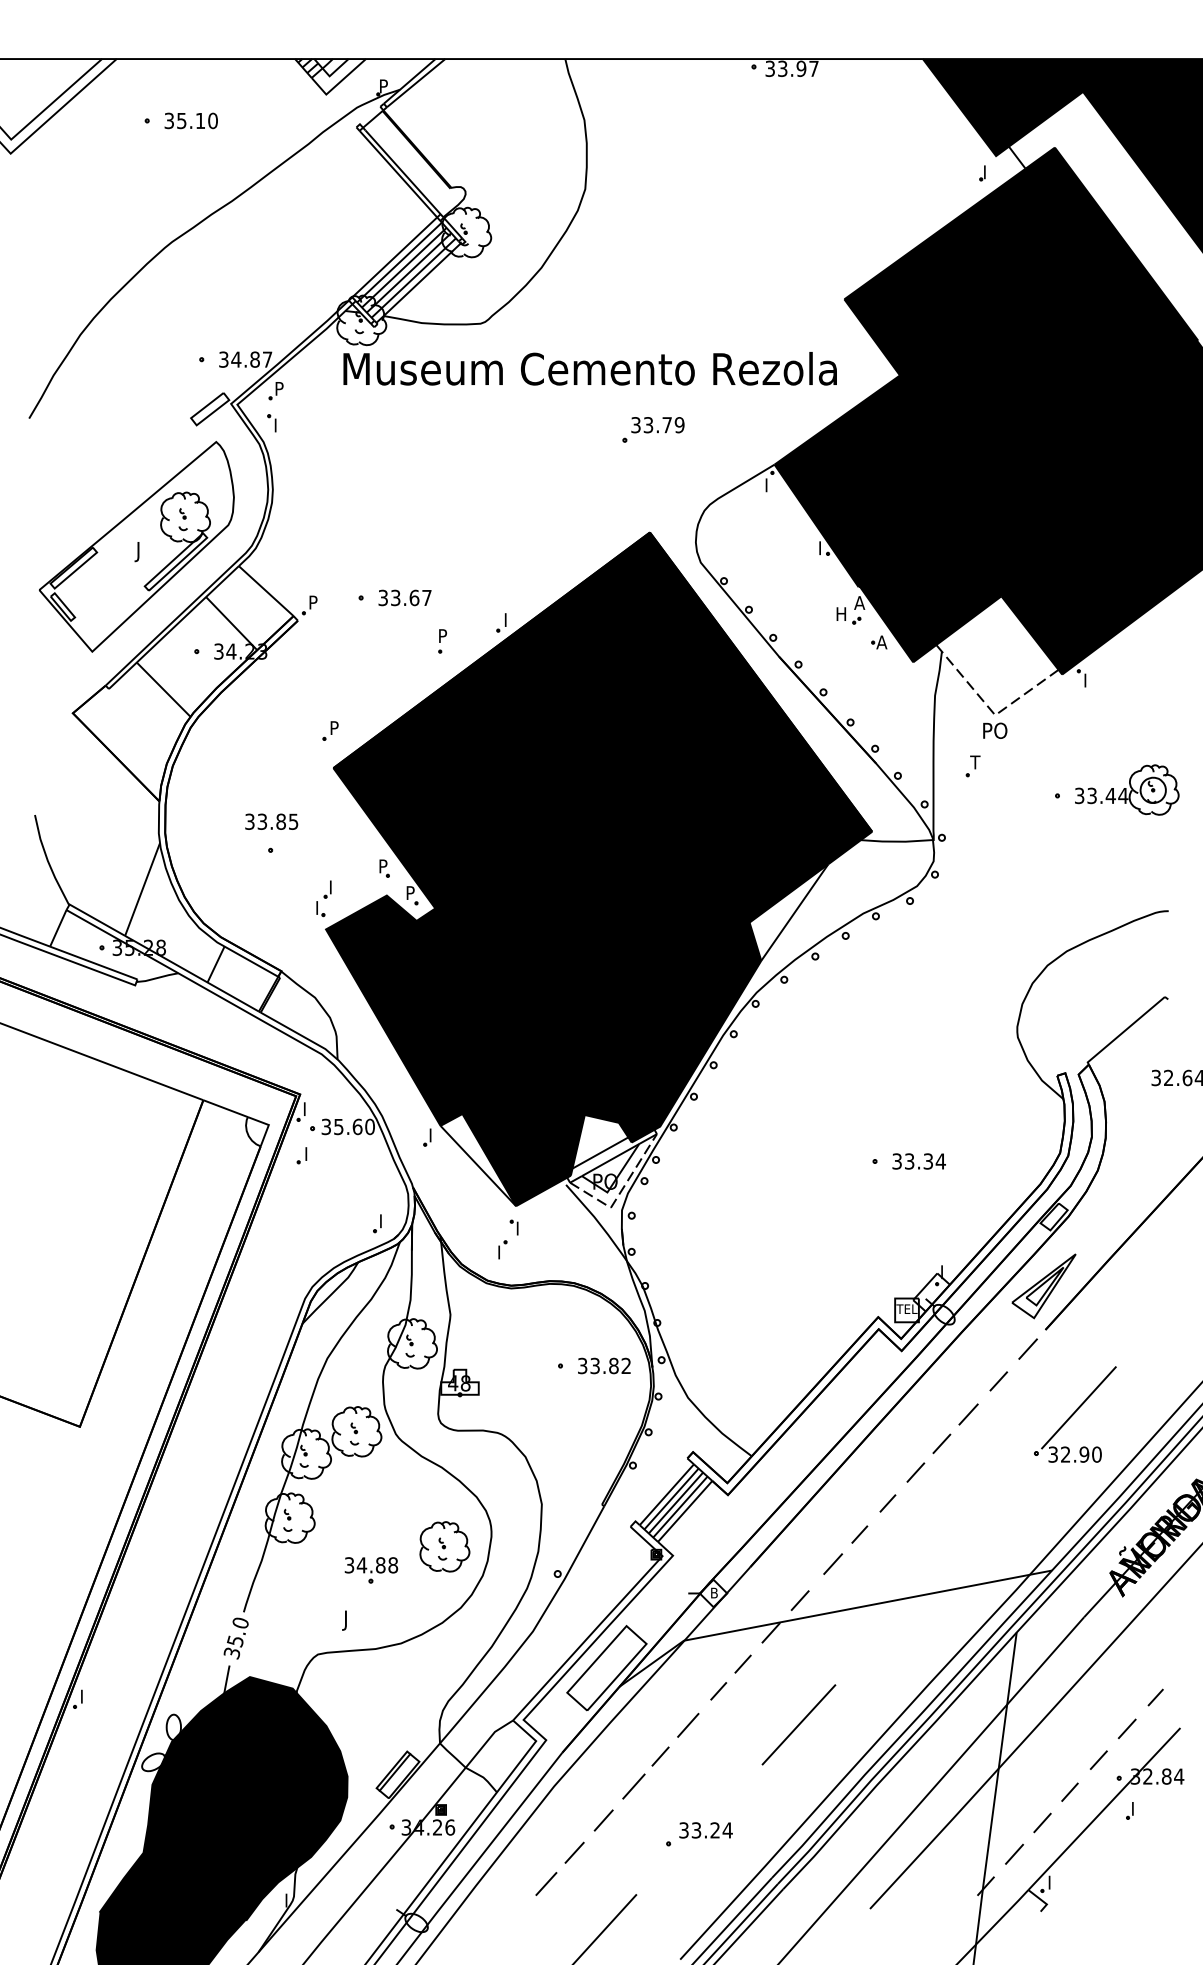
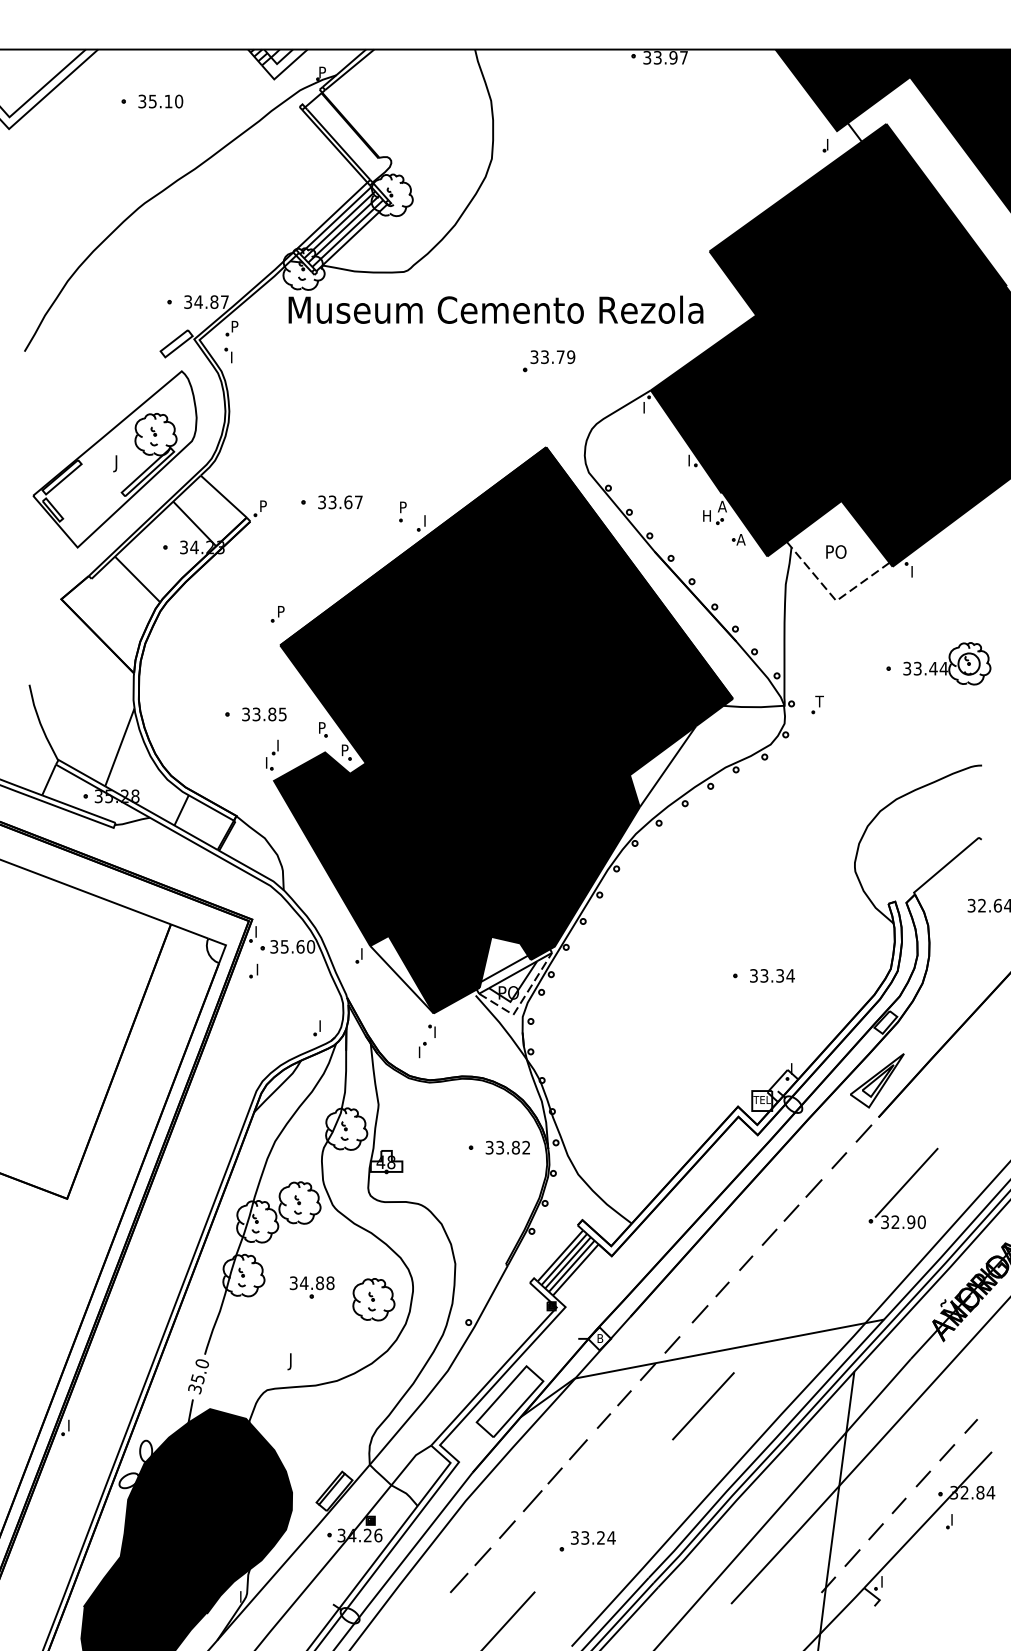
part: (442, 640) -> (402, 511), moved
text: (995, 730) -> (836, 551), moved
part: (972, 765) -> (817, 704), moved
text: (271, 821) -> (264, 714), moved
part: (370, 1570) -> (311, 1287), moved
line: (799, 1725) -> (703, 1406), moved

